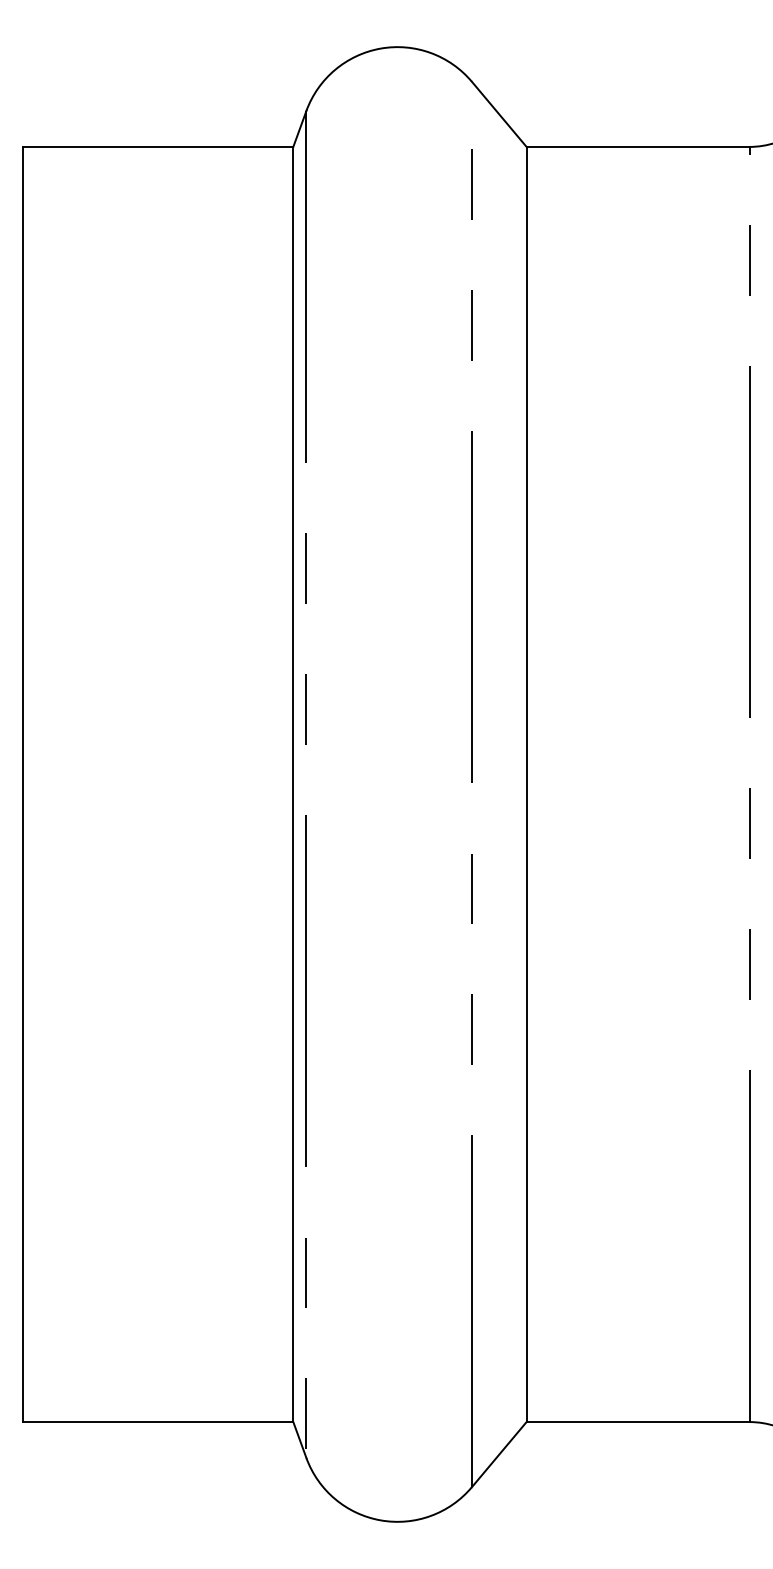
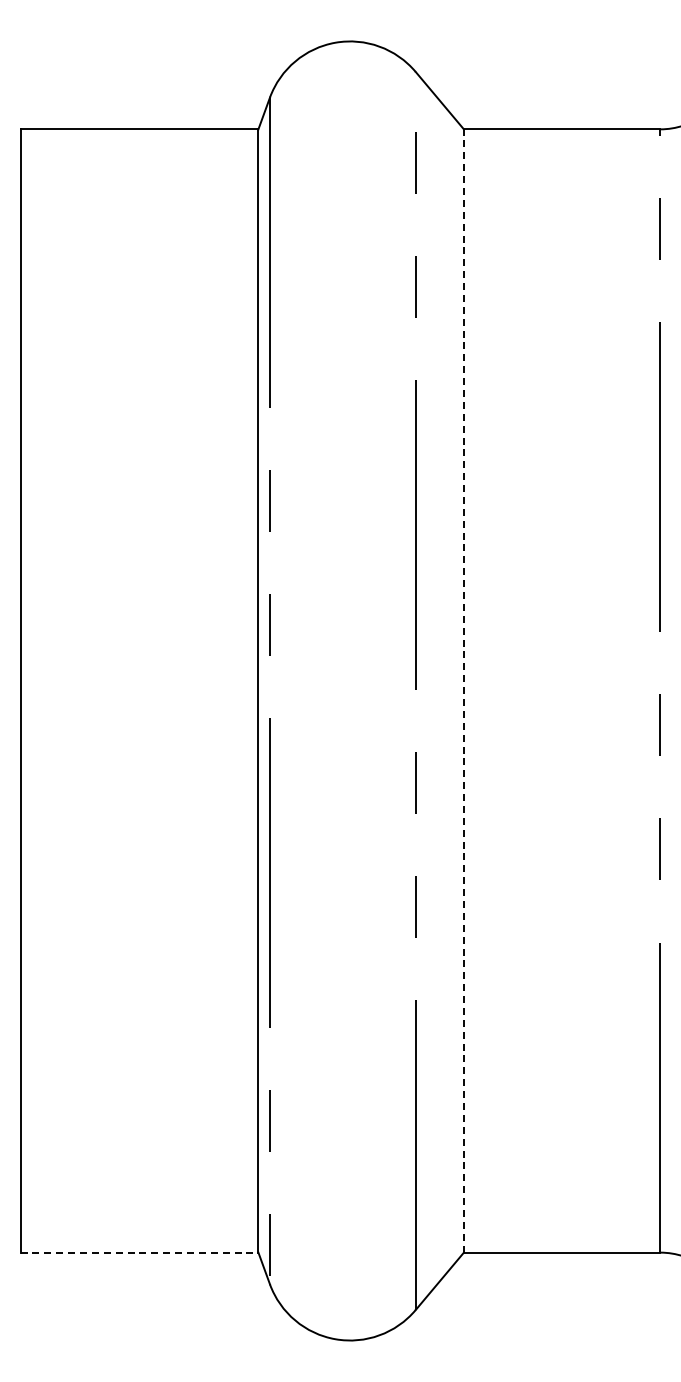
line: (526, 785) -> (463, 691), solid -> dashed
line: (158, 1421) -> (139, 1252), solid -> dashed

